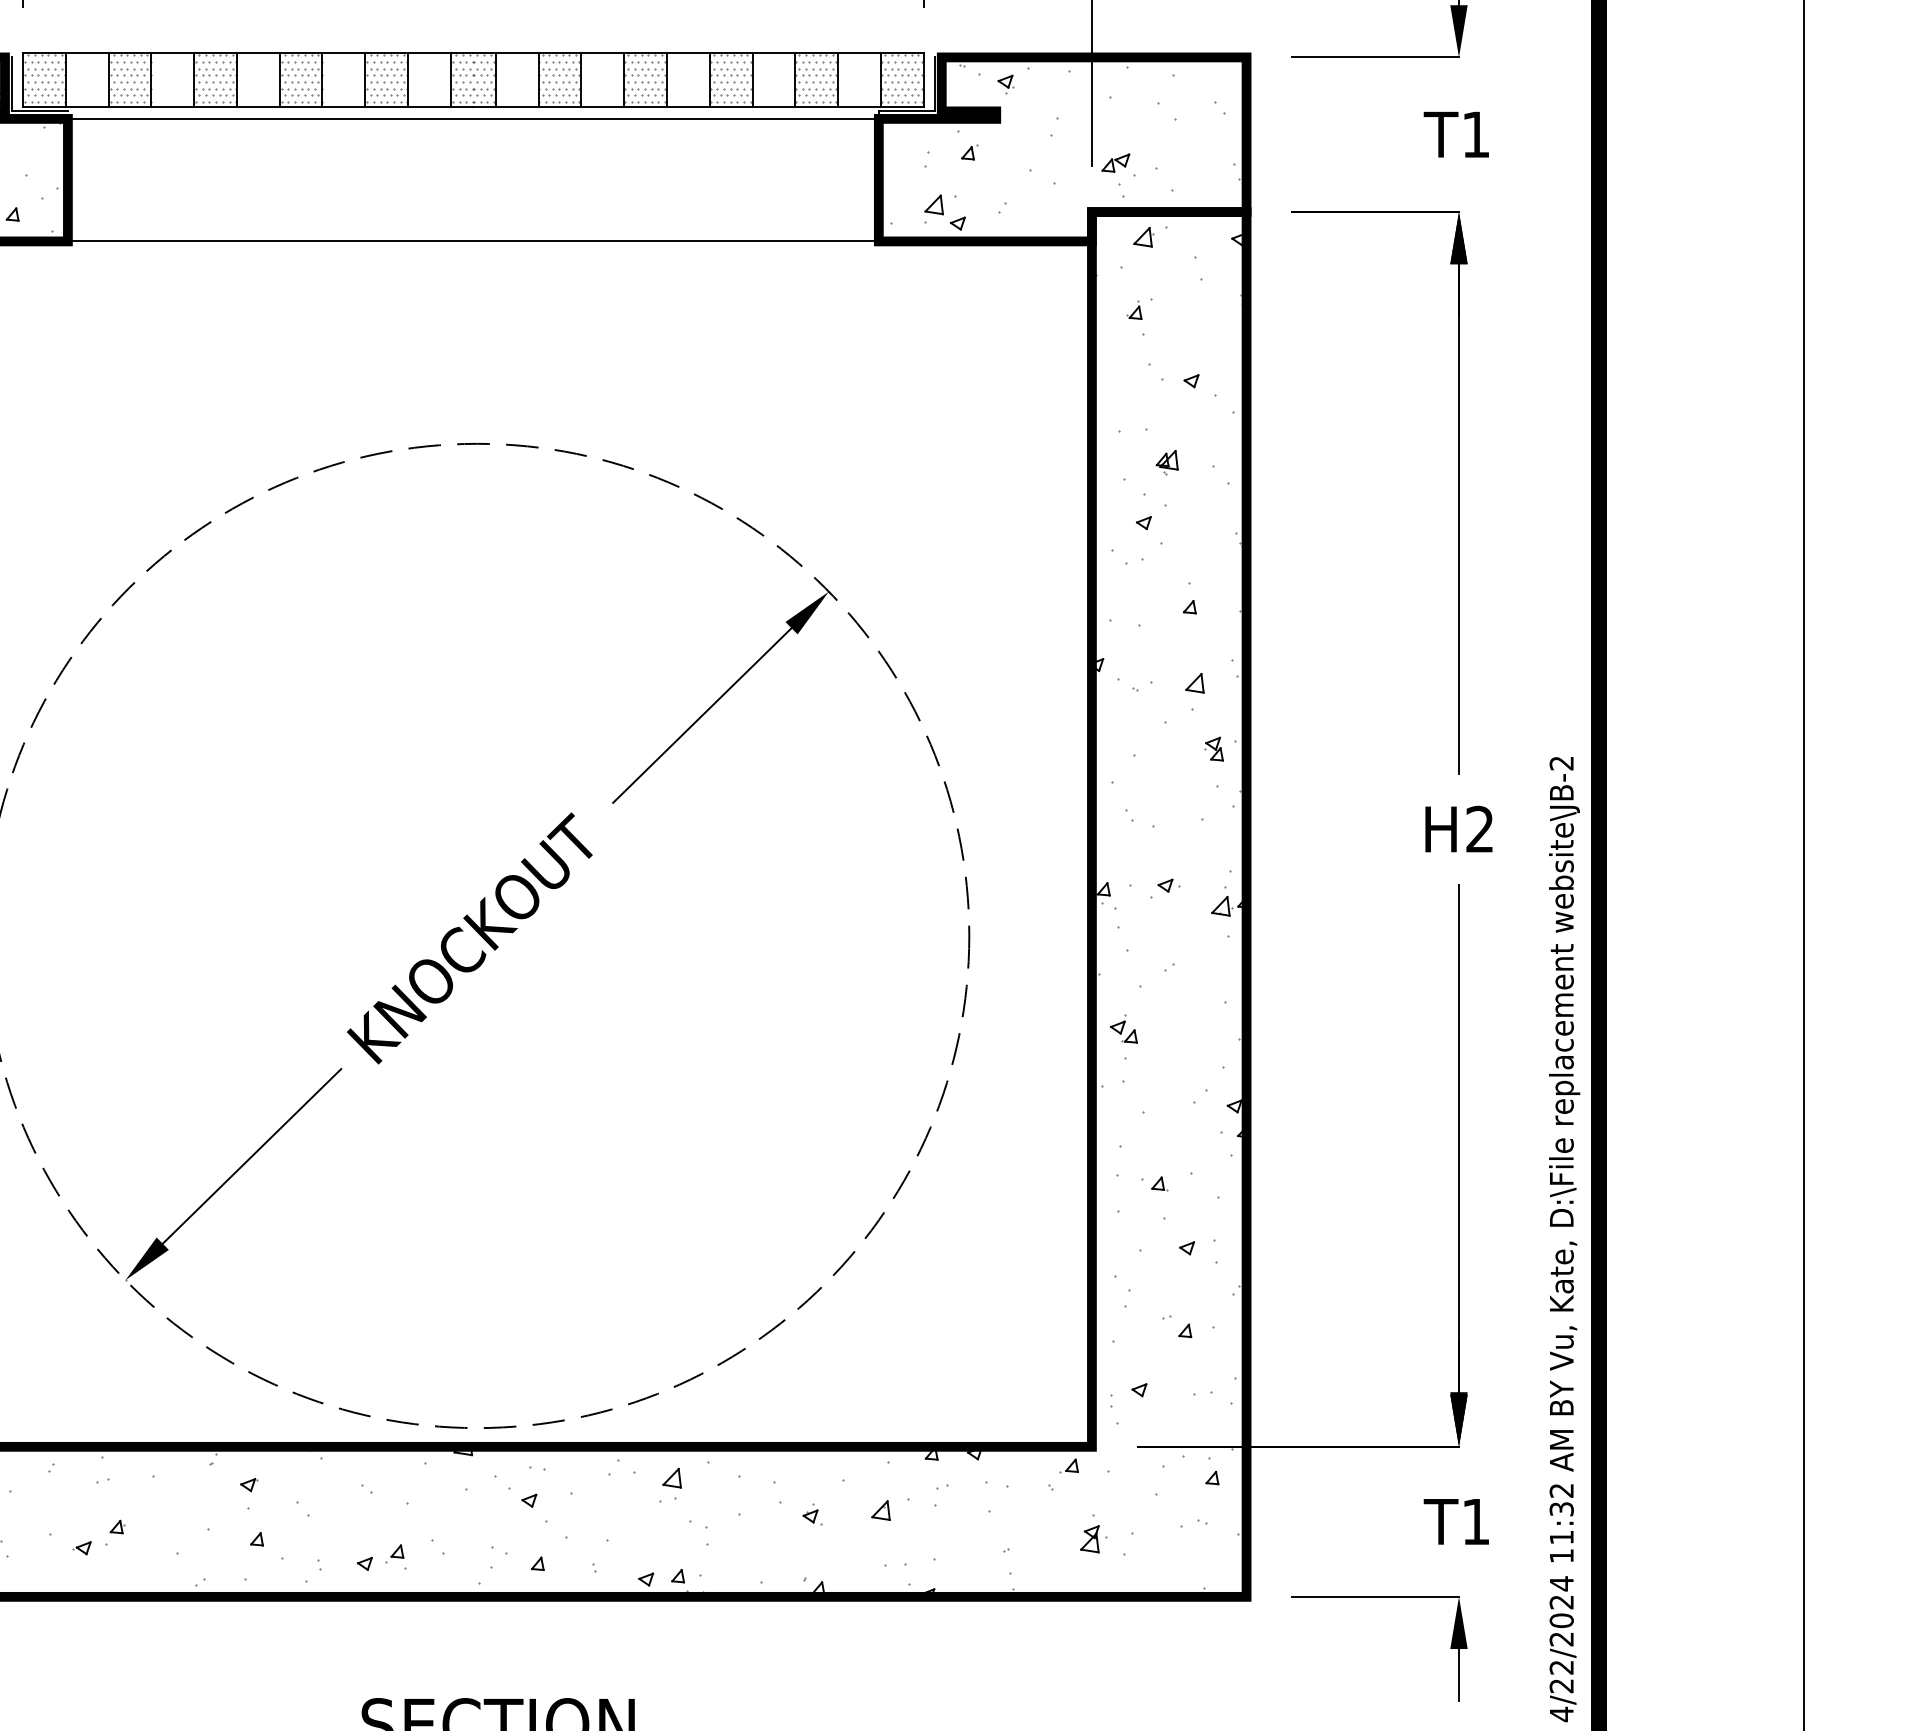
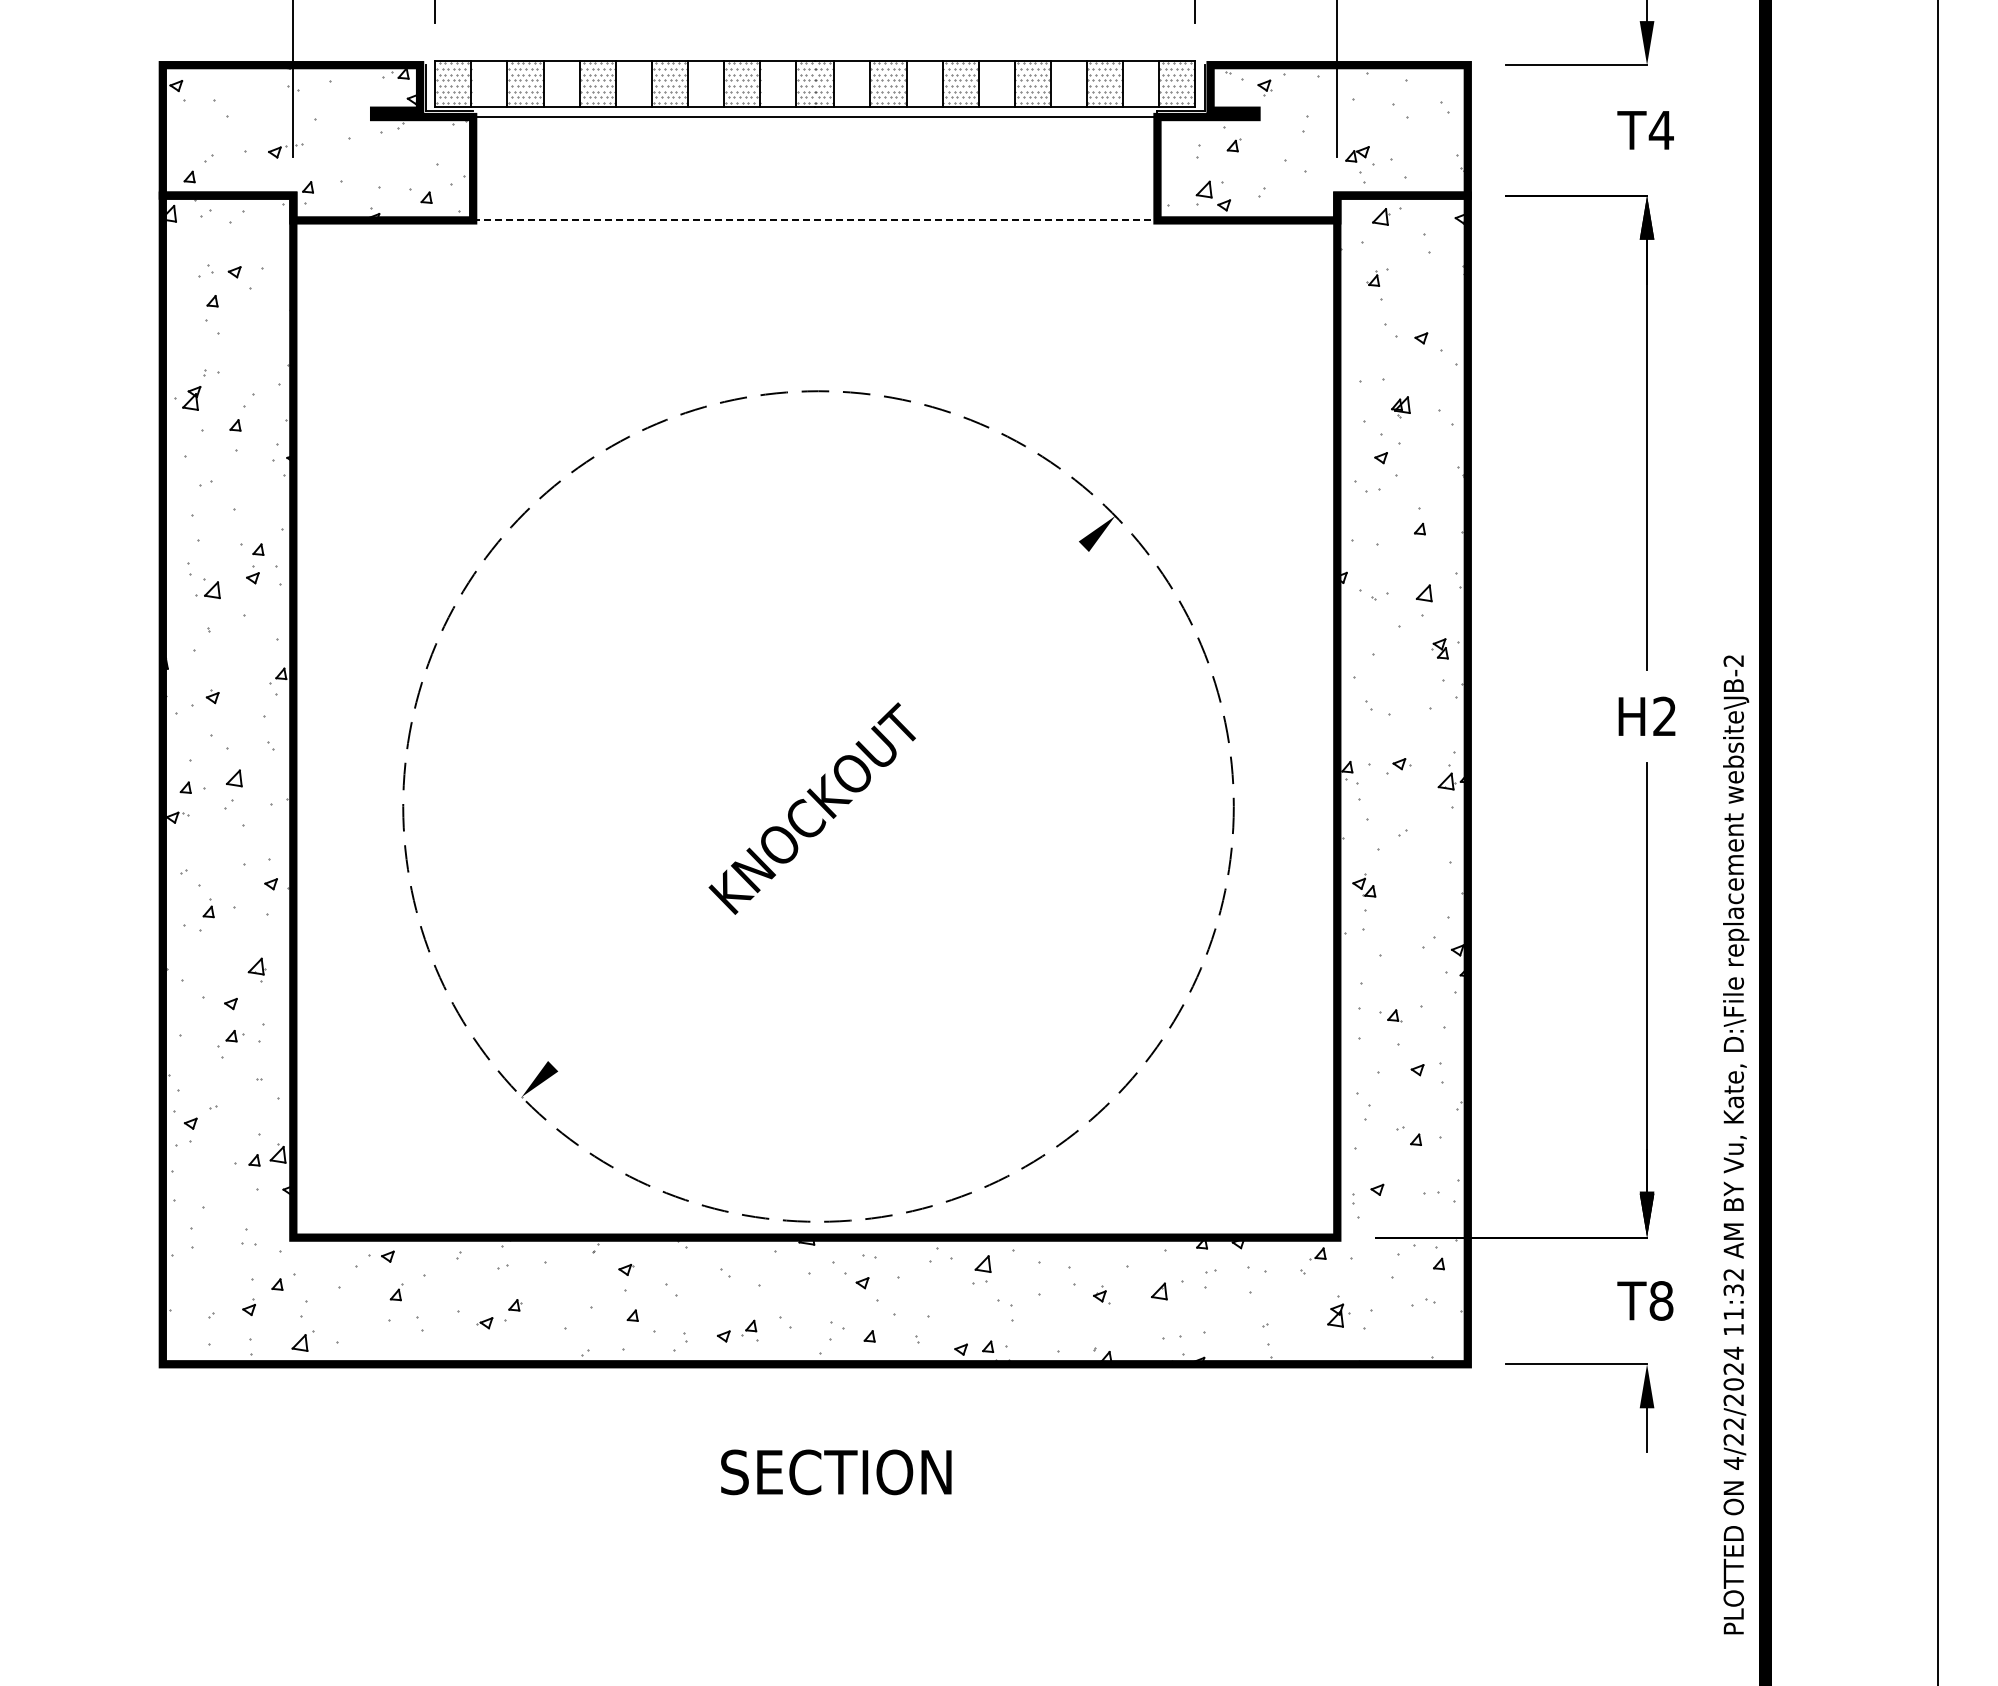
text: (1474, 134) -> (1660, 130), T1 -> T4
line: (473, 241) -> (815, 220), solid -> dashed
line: (702, 715) -> (1008, 620), removed
line: (251, 1156) -> (628, 992), removed
text: (1476, 1521) -> (1661, 1300), T1 -> T8

